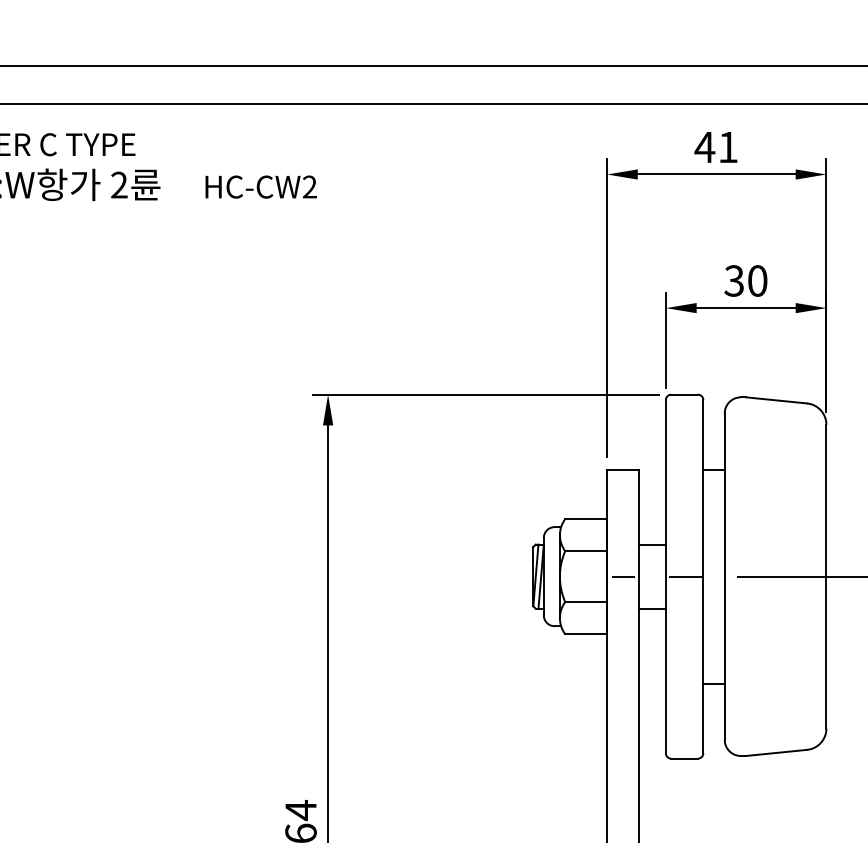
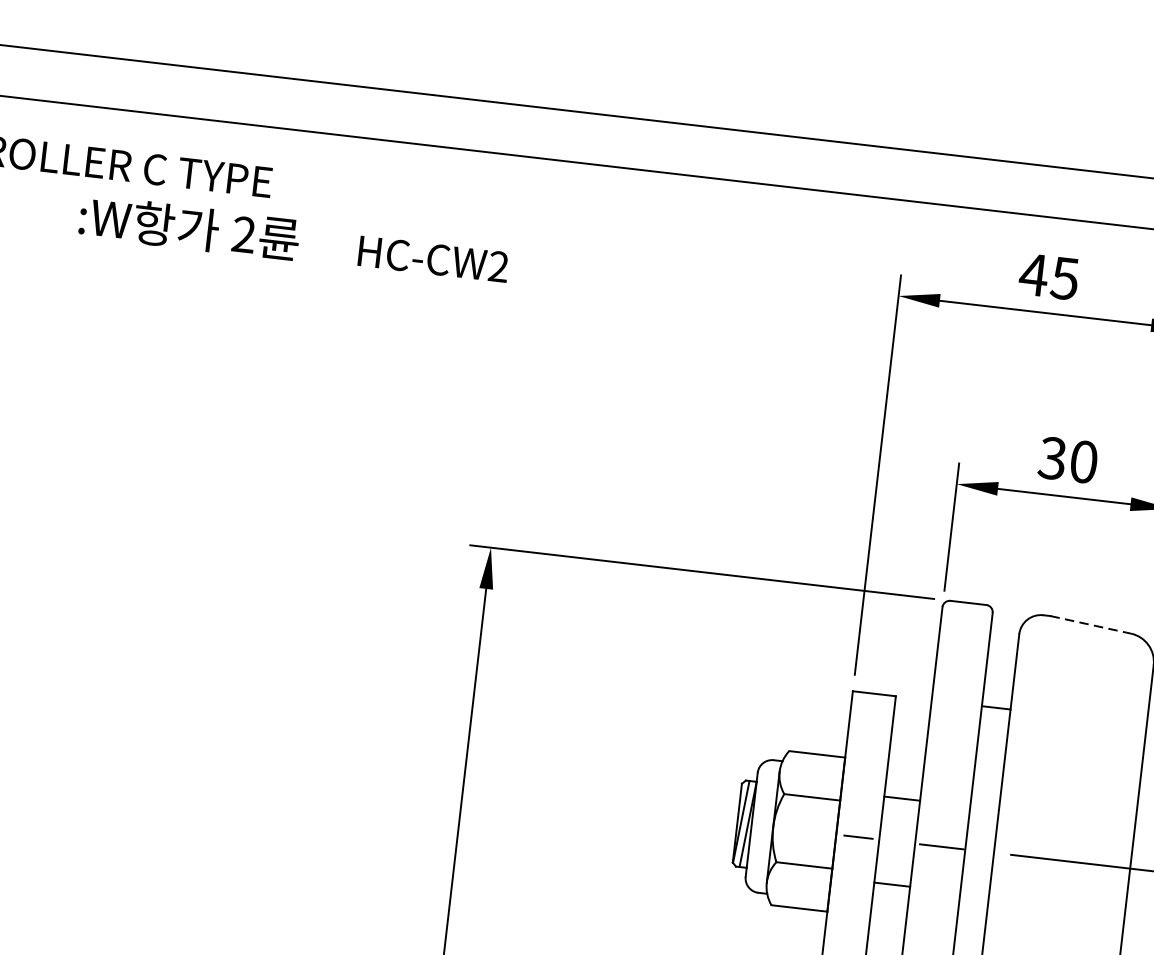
text: (727, 147) -> (1064, 278), 41 -> 45
line: (776, 400) -> (1090, 624), solid -> dashed

